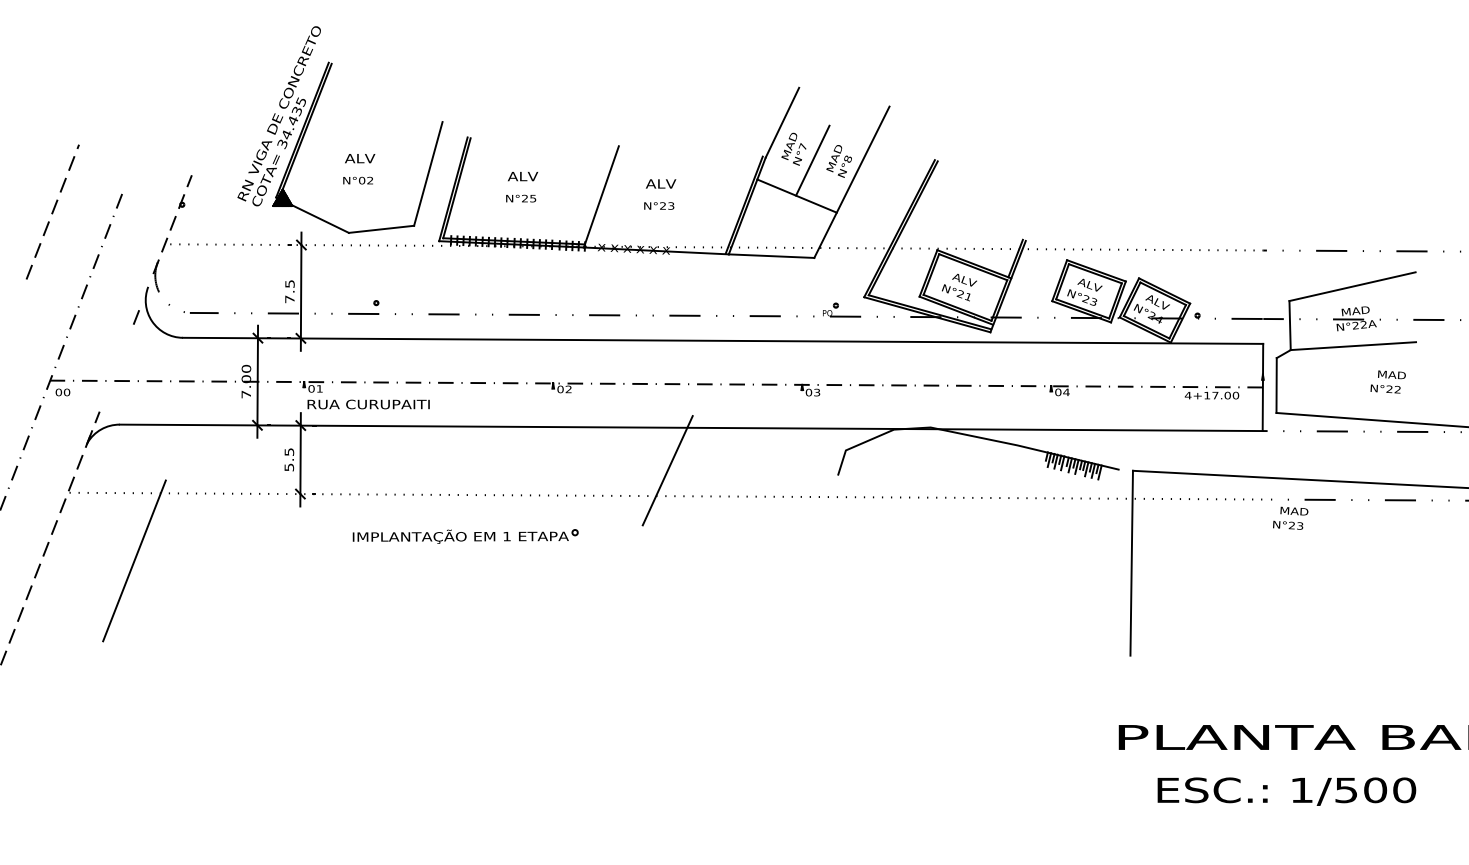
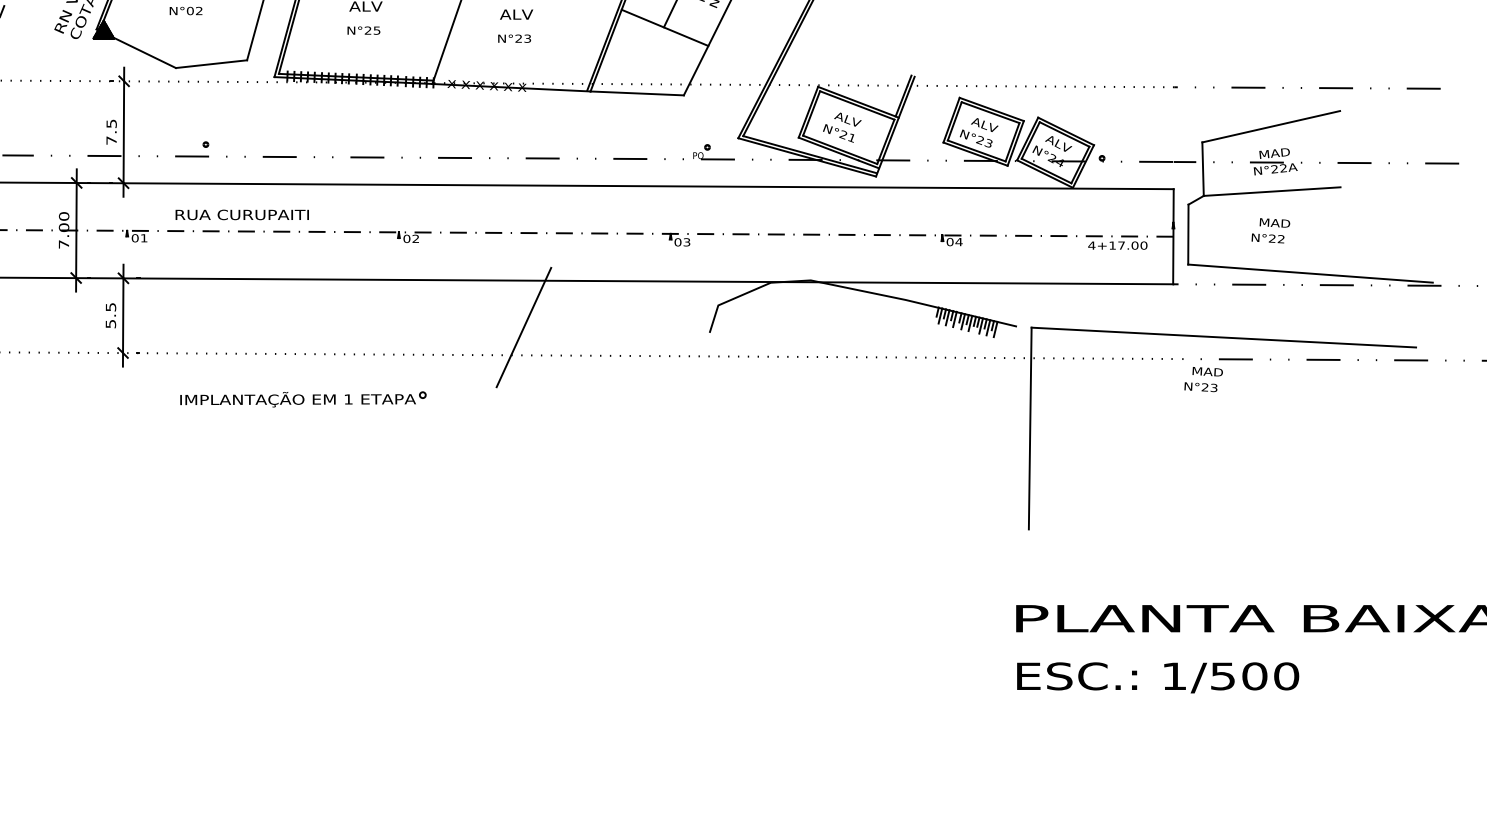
text: (1387, 381) -> (1270, 230), moved
text: (368, 404) -> (242, 214), moved
text: (1286, 791) -> (1157, 677), moved

